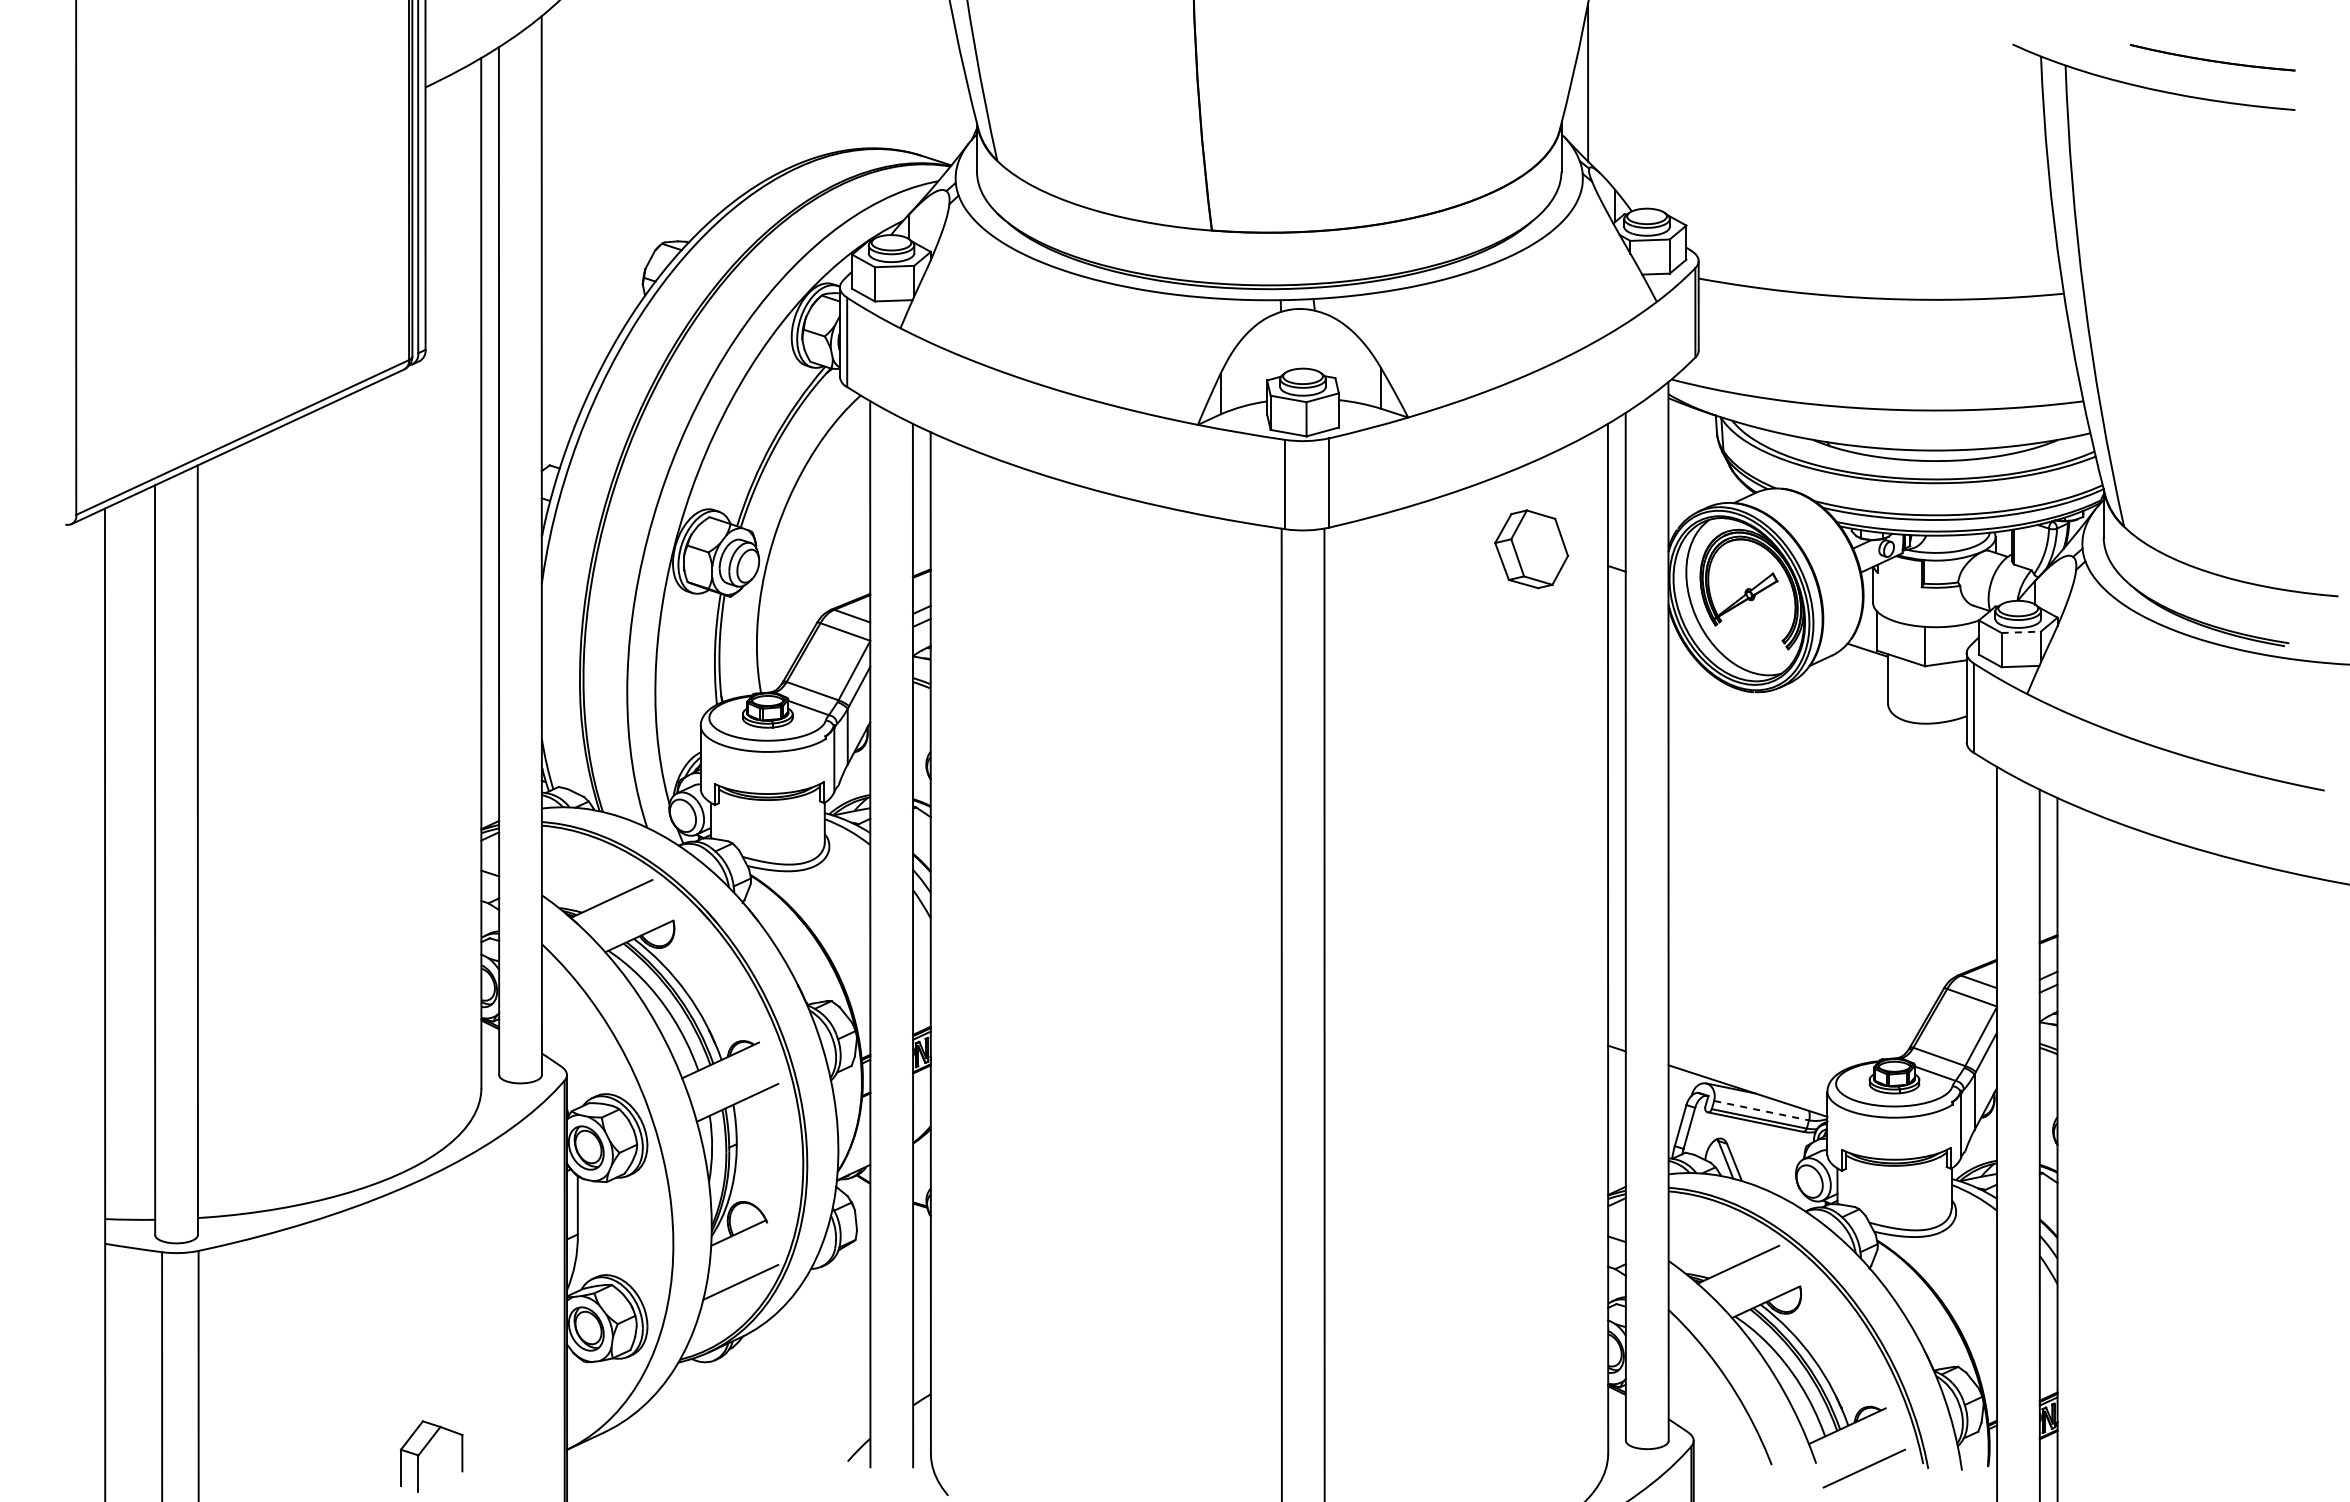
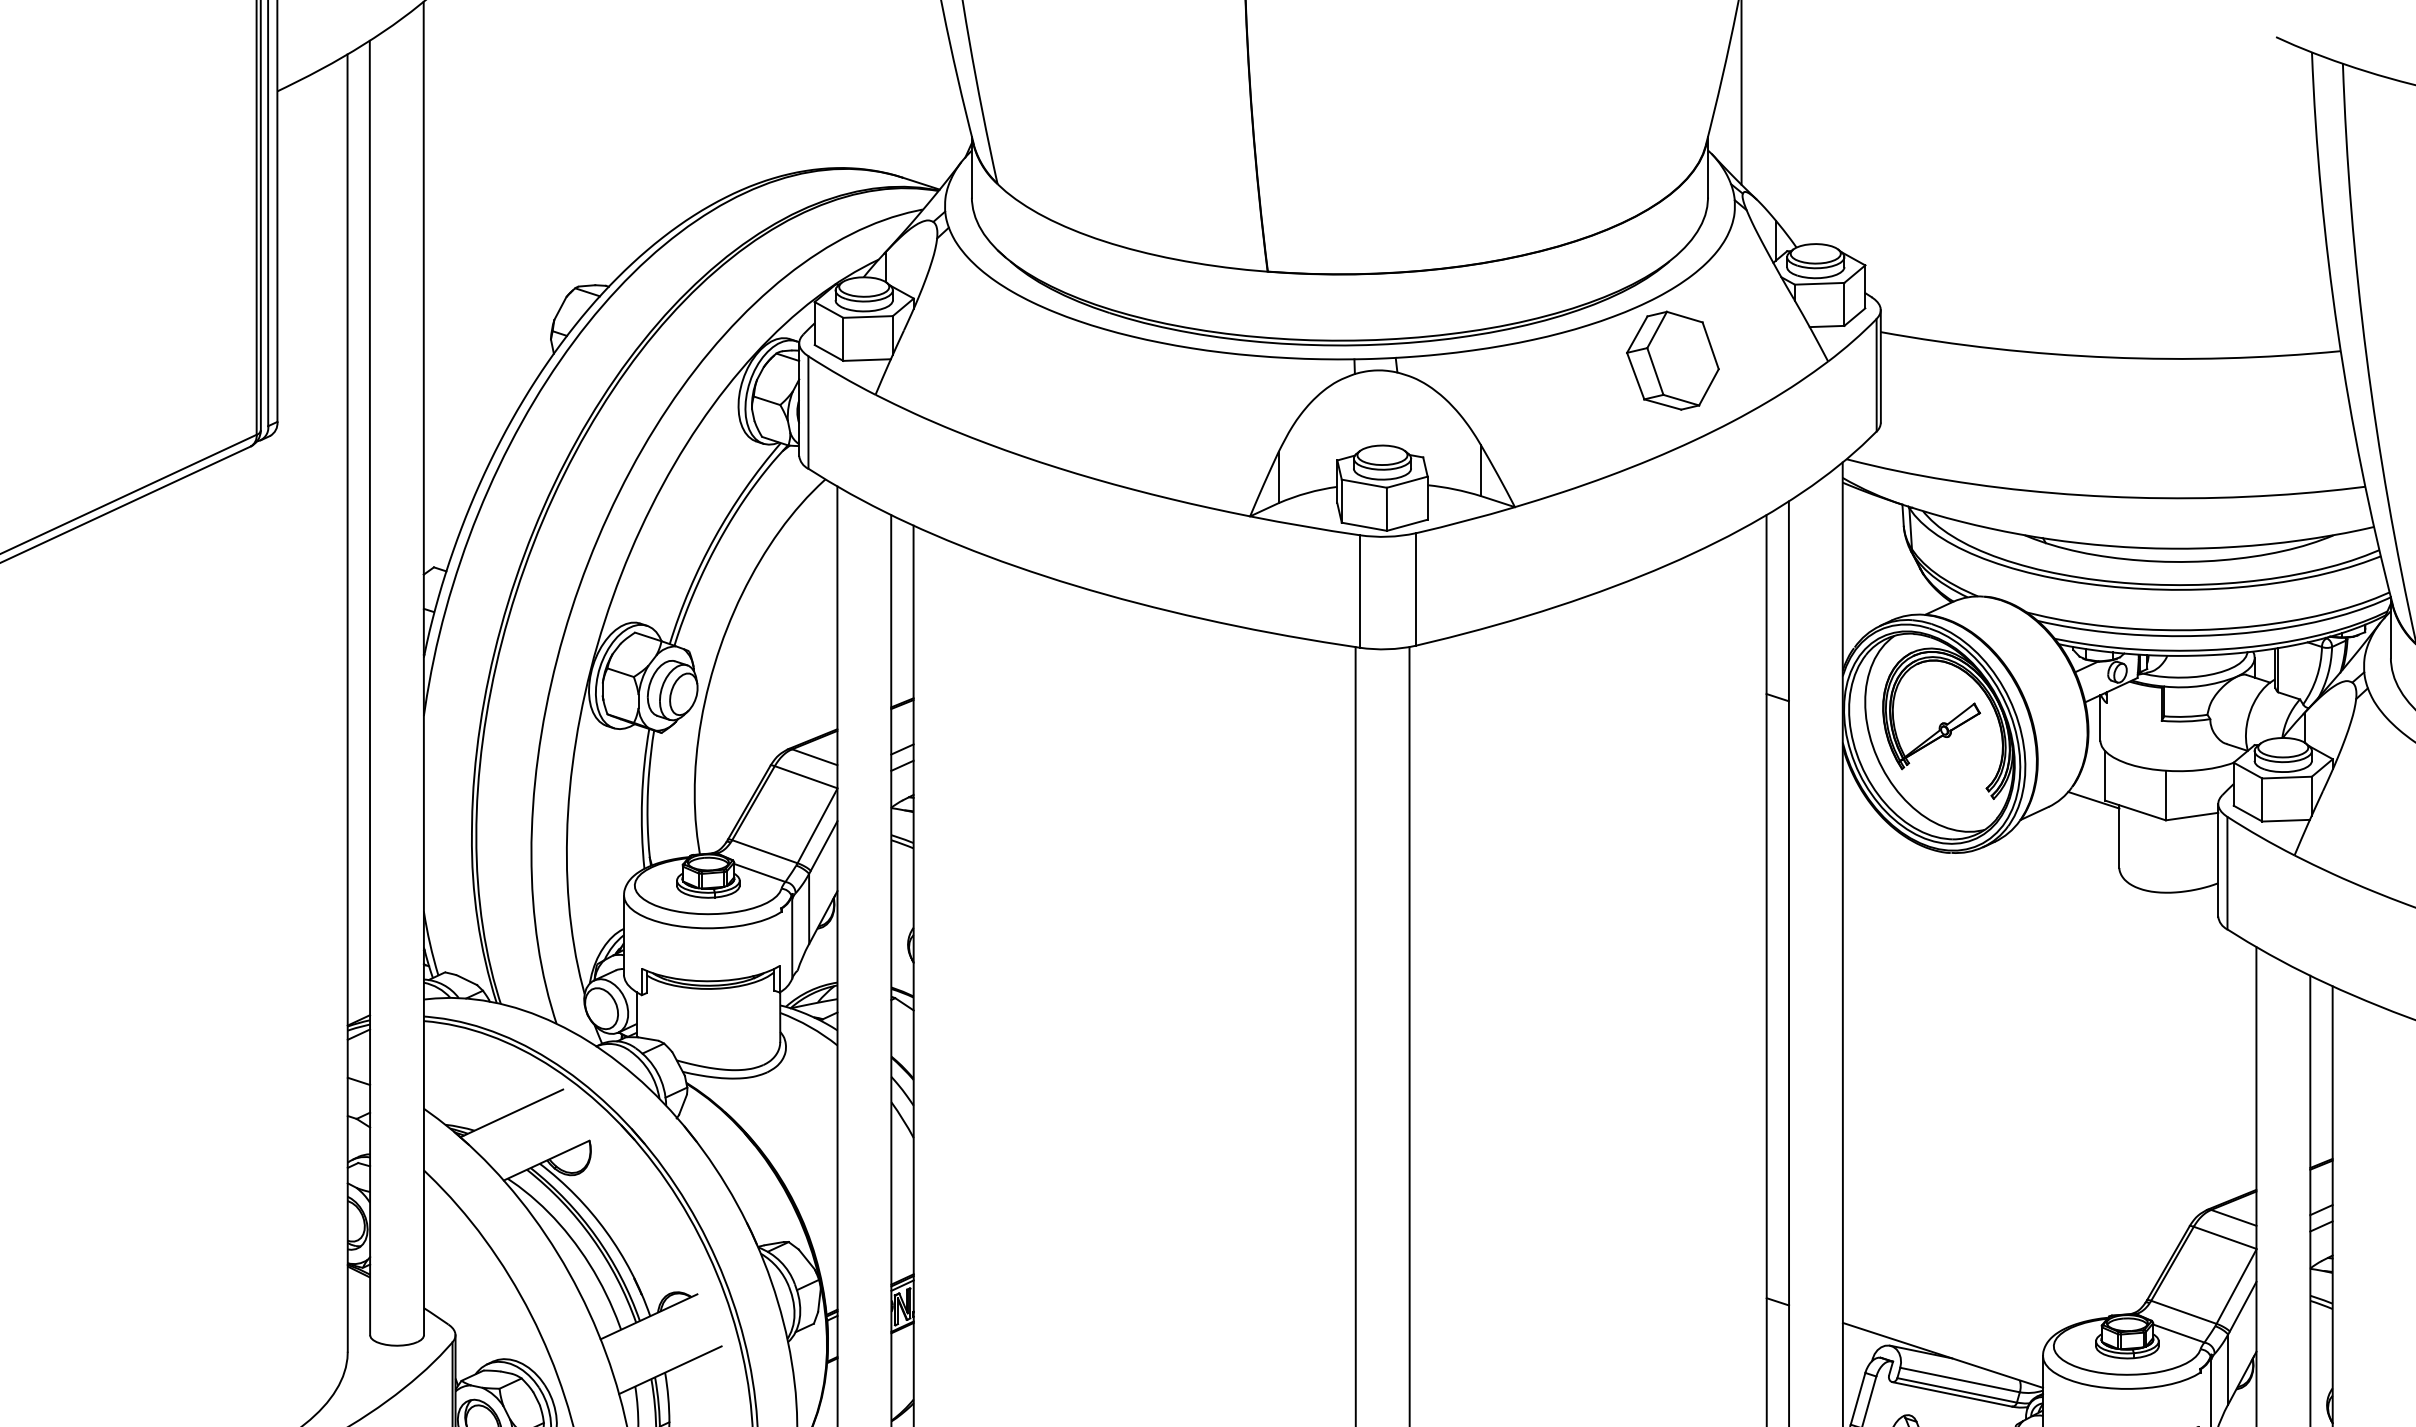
part: (1531, 549) -> (1672, 360), moved
line: (2021, 632) -> (2287, 777), dashed -> solid
line: (1762, 1110) -> (1961, 1379), dashed -> solid

